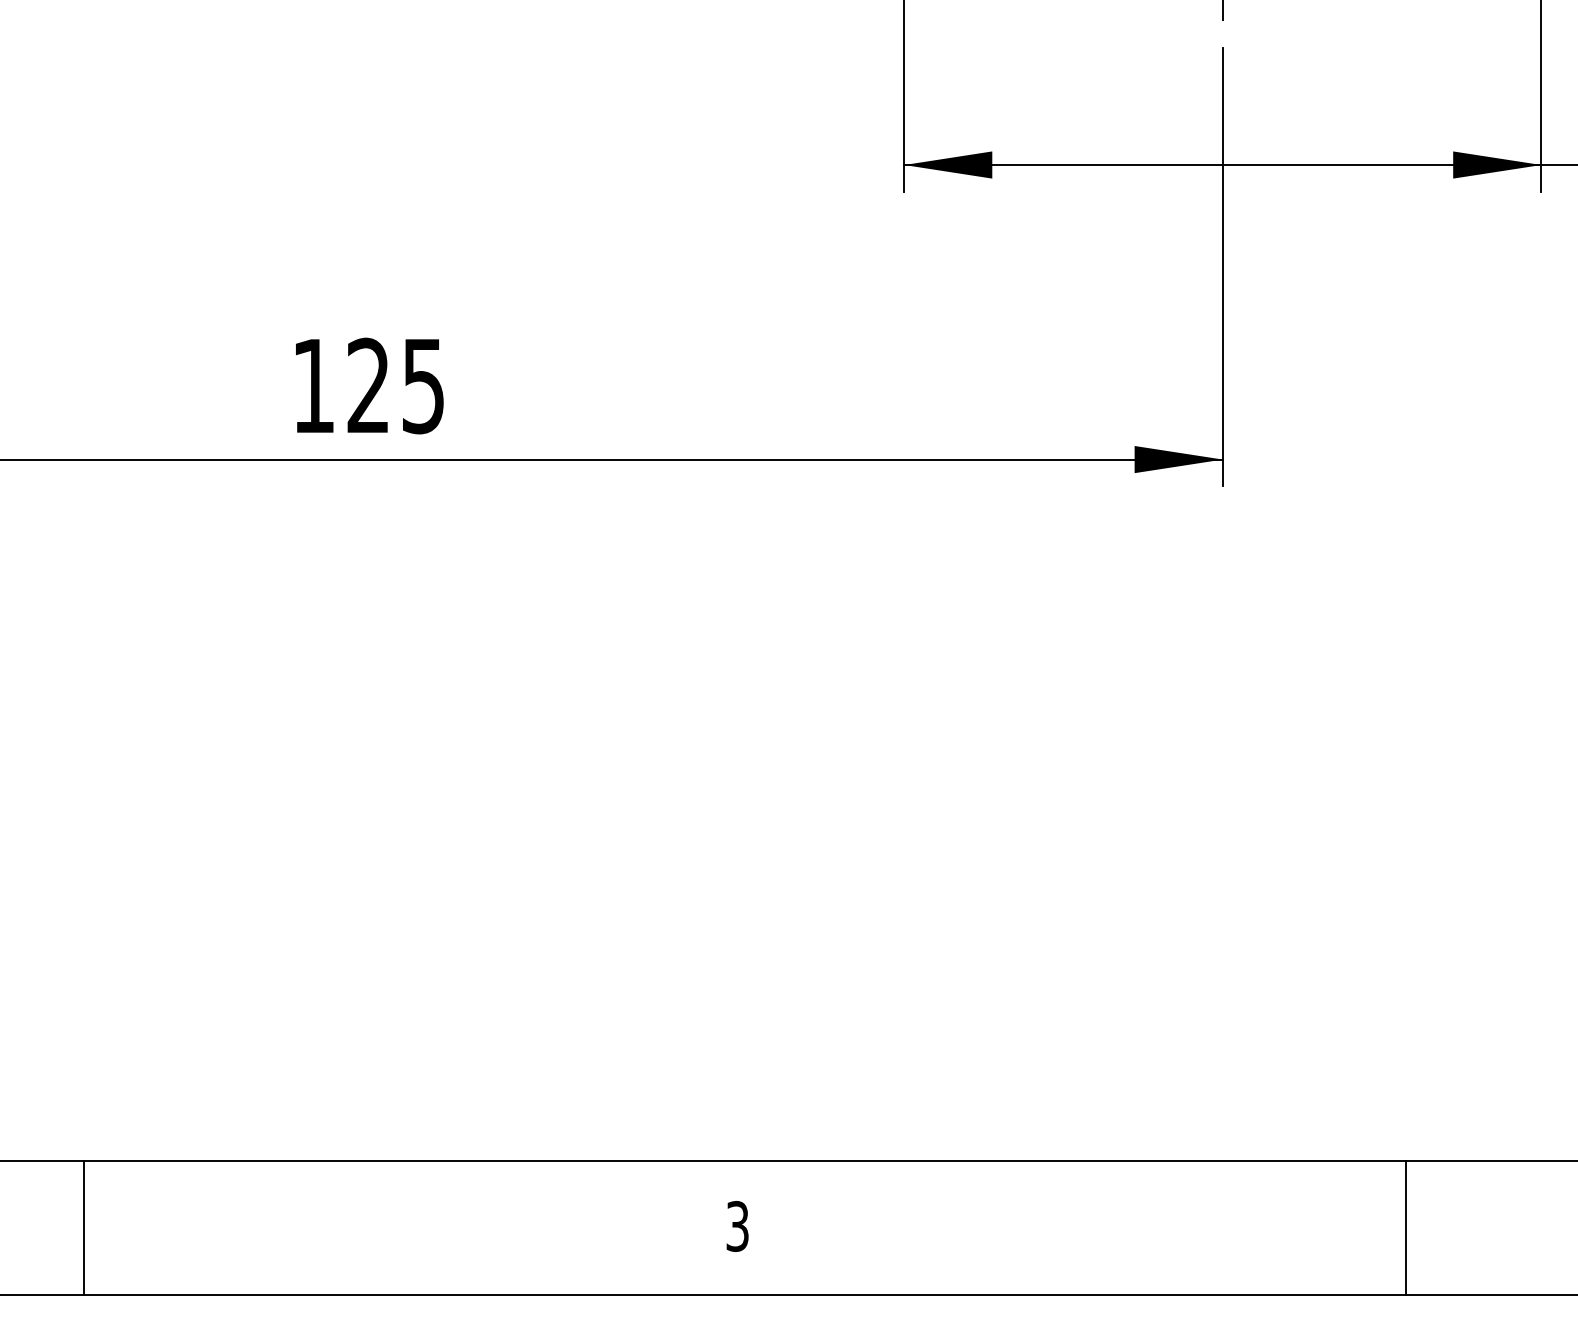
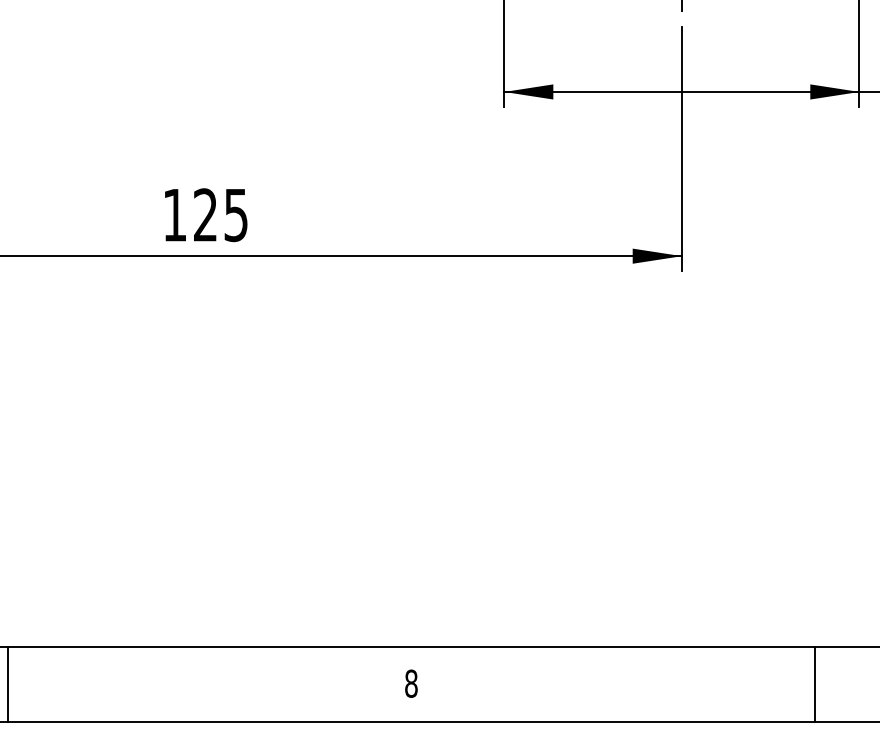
text: (737, 1226) -> (411, 683), 3 -> 8
line: (83, 1227) -> (7, 684), moved
line: (1405, 1227) -> (814, 684), moved

